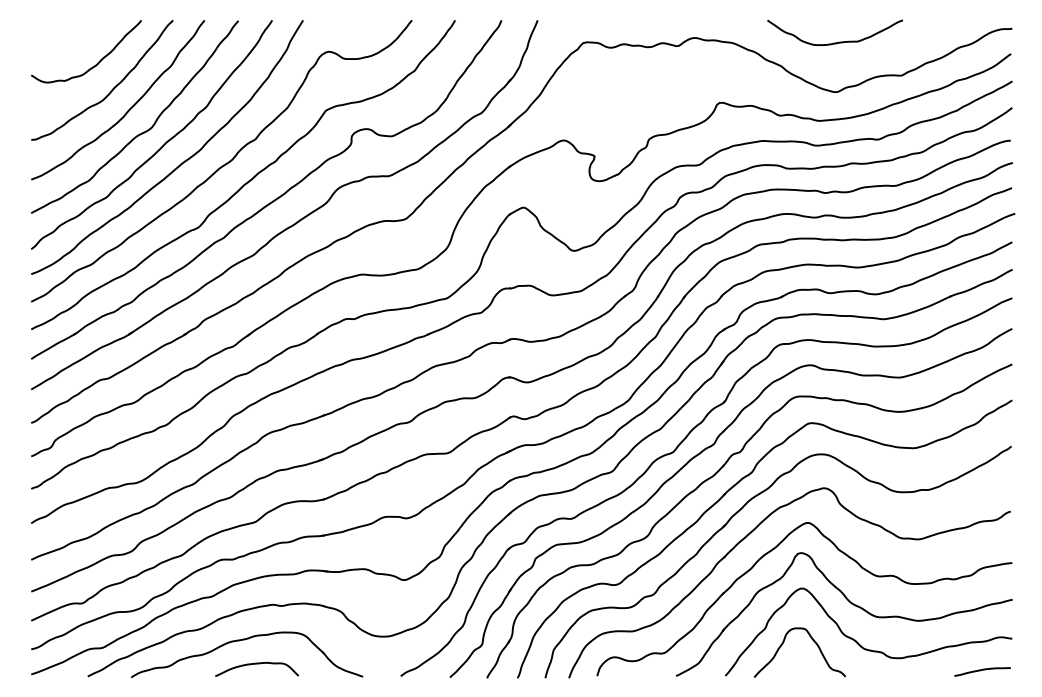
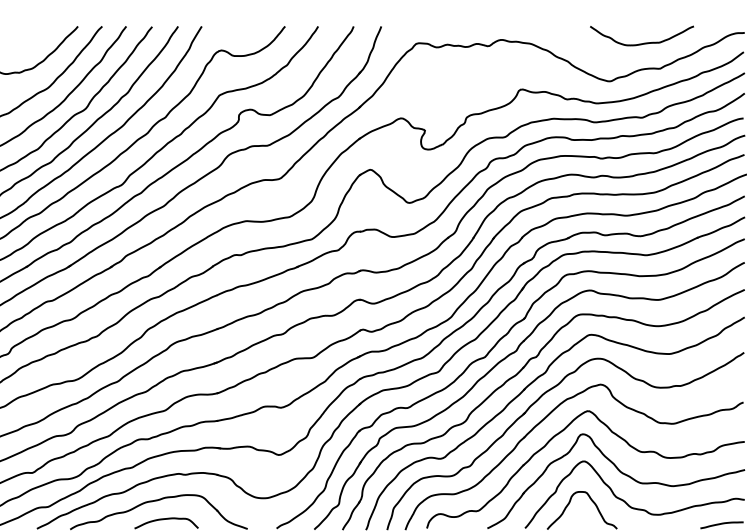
curve: (834, 42) -> (641, 43), moved

